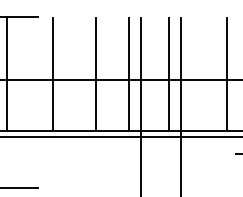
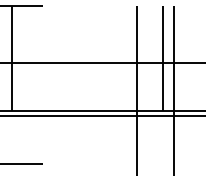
line: (52, 74) -> (55, 58), removed
line: (95, 74) -> (94, 58), removed
line: (128, 74) -> (125, 58), removed

